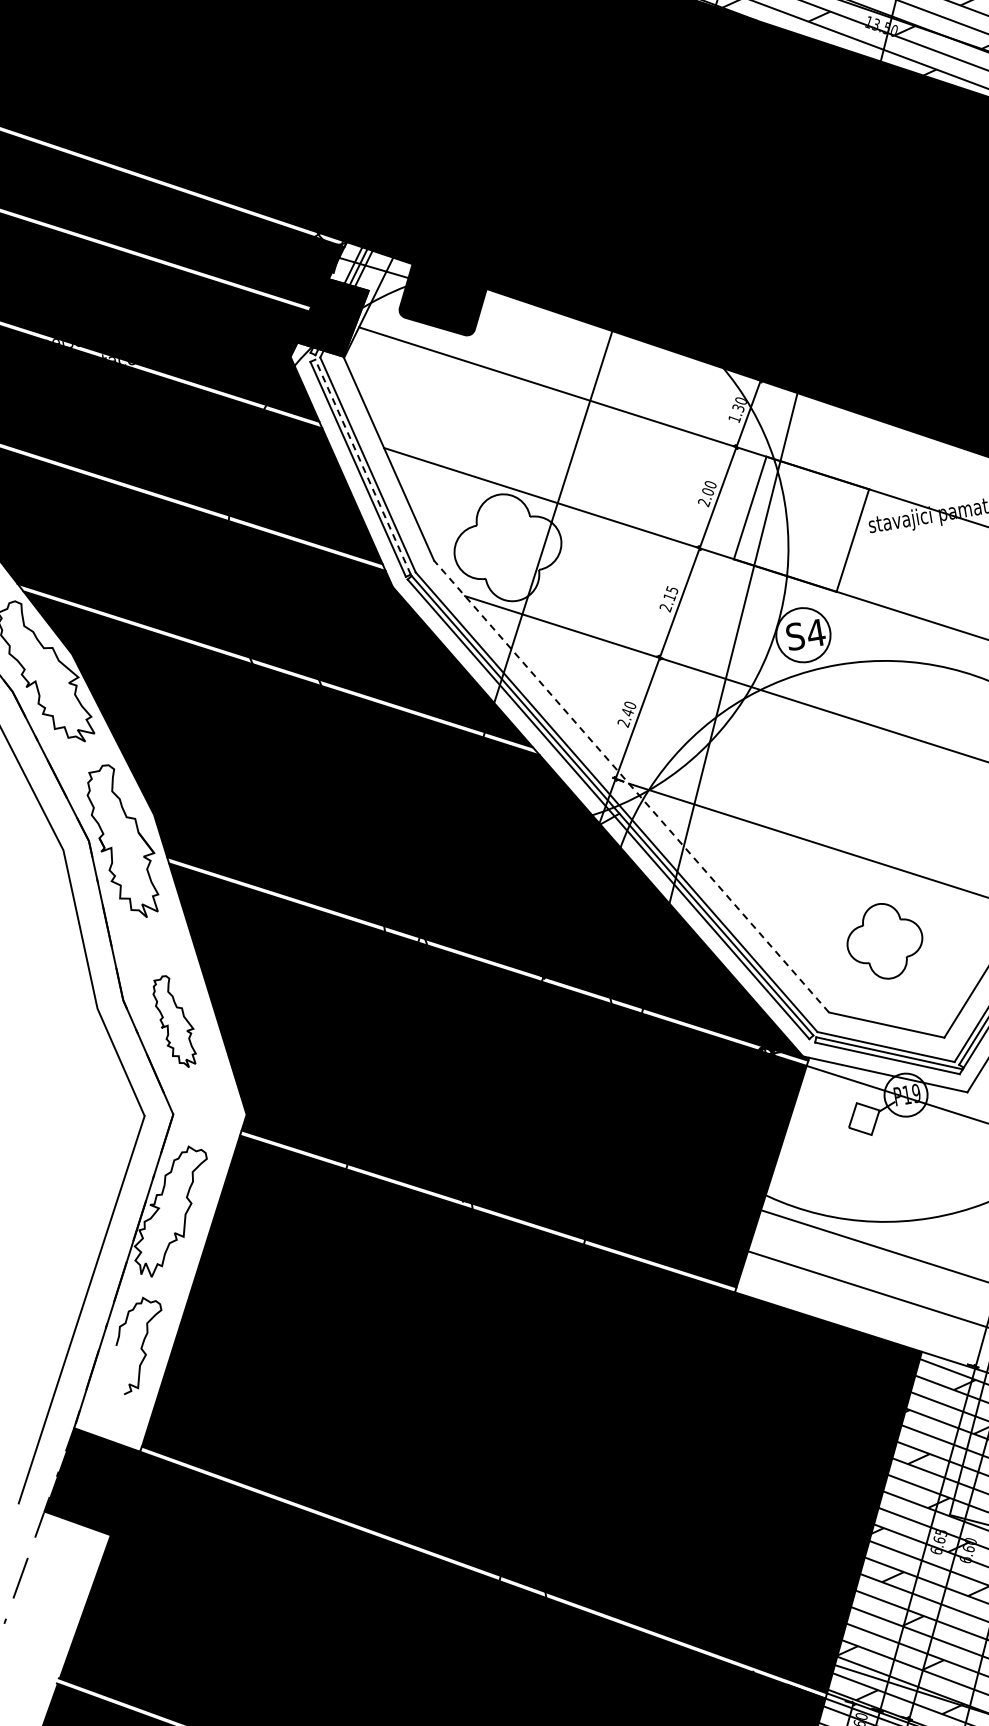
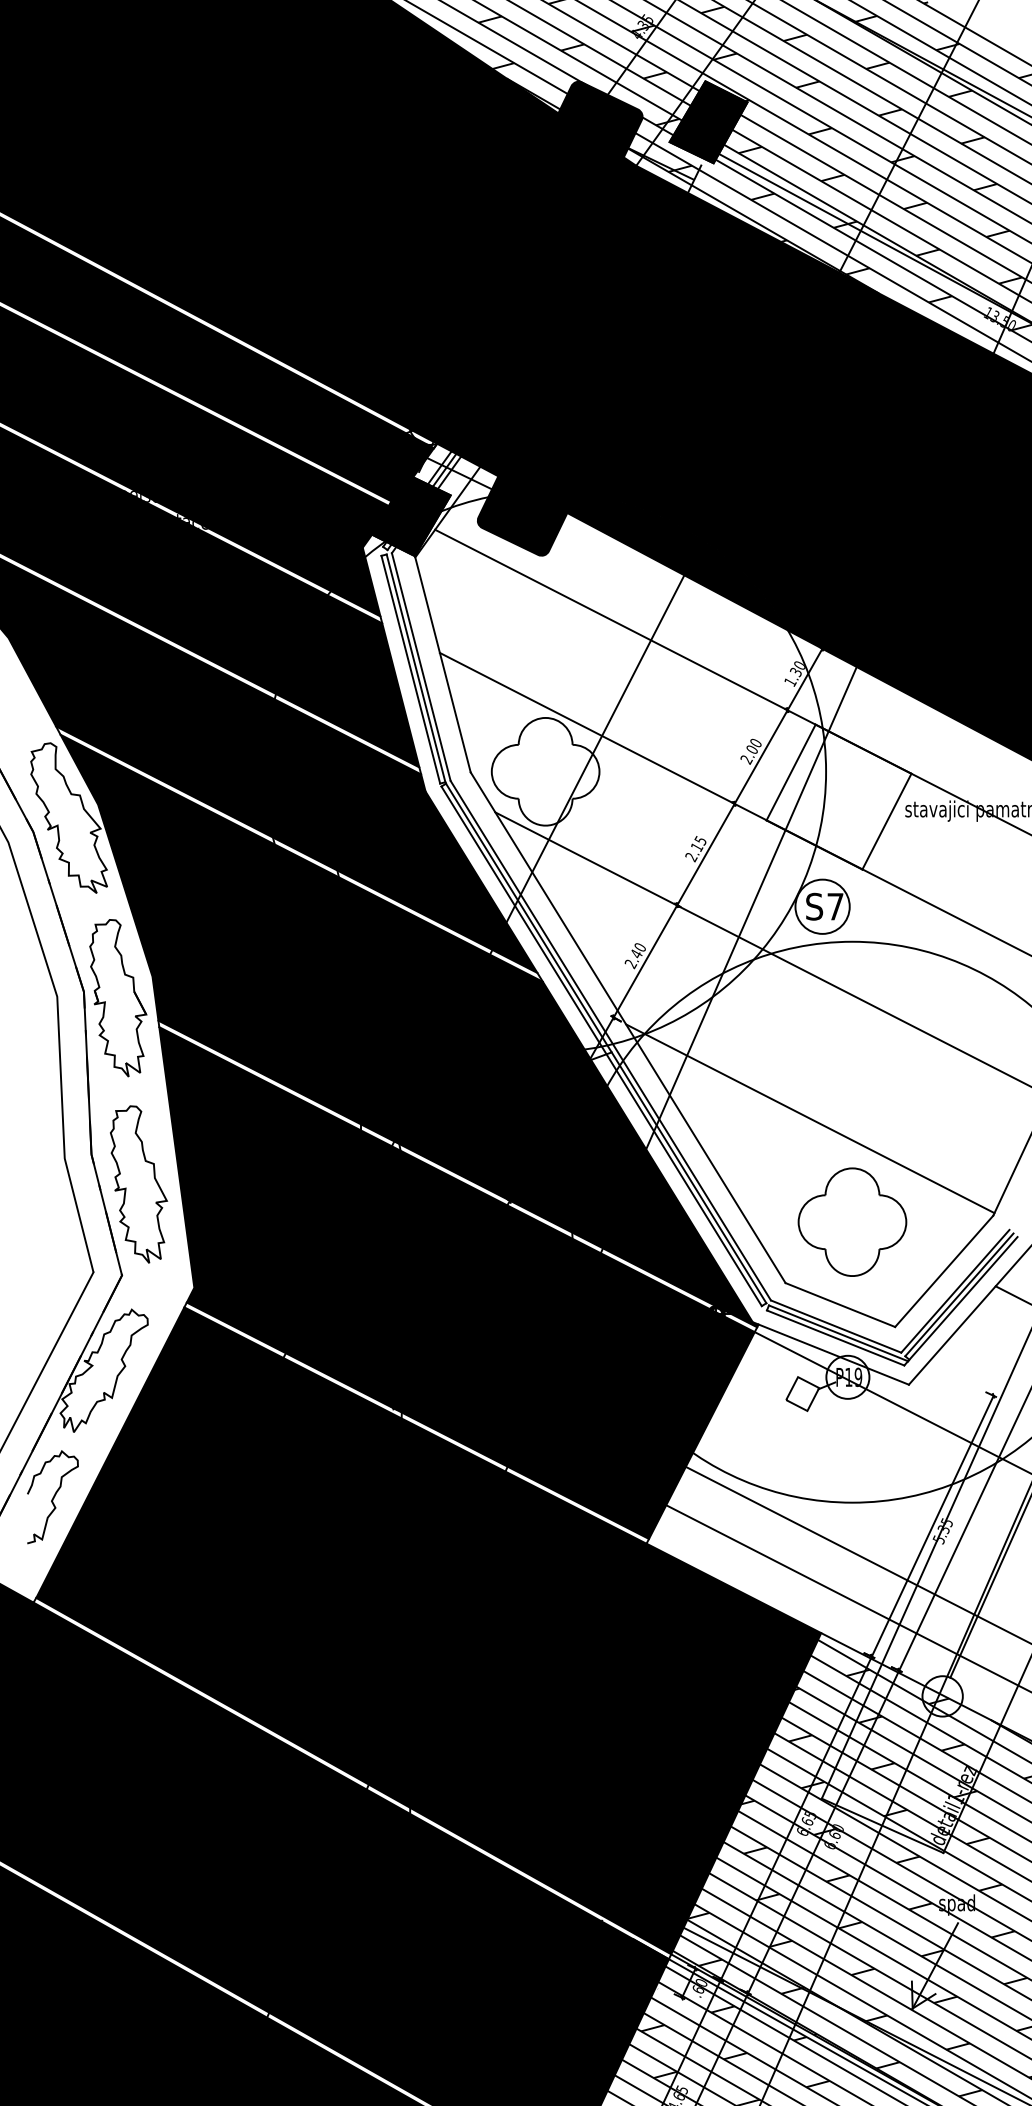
line: (363, 467) -> (416, 668), dashed -> solid
text: (816, 632) -> (835, 906), S4 -> S7
line: (631, 786) -> (628, 1027), dashed -> solid
part: (884, 940) -> (852, 1221), size x1.43
part: (175, 1021) -> (139, 1184), size x1.67

